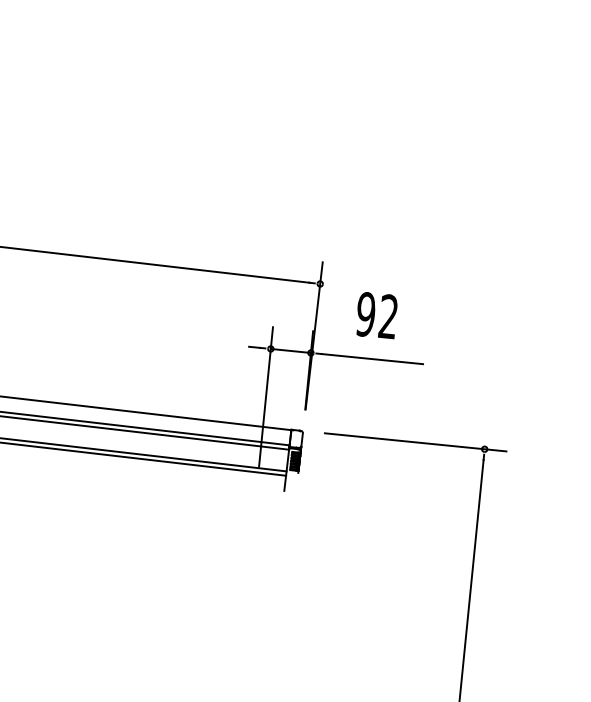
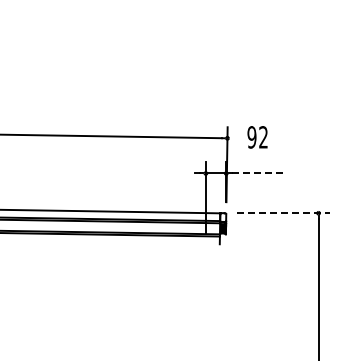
text: (376, 315) -> (257, 137), moved
line: (372, 359) -> (257, 173), solid -> dashed
line: (415, 442) -> (283, 213), solid -> dashed

